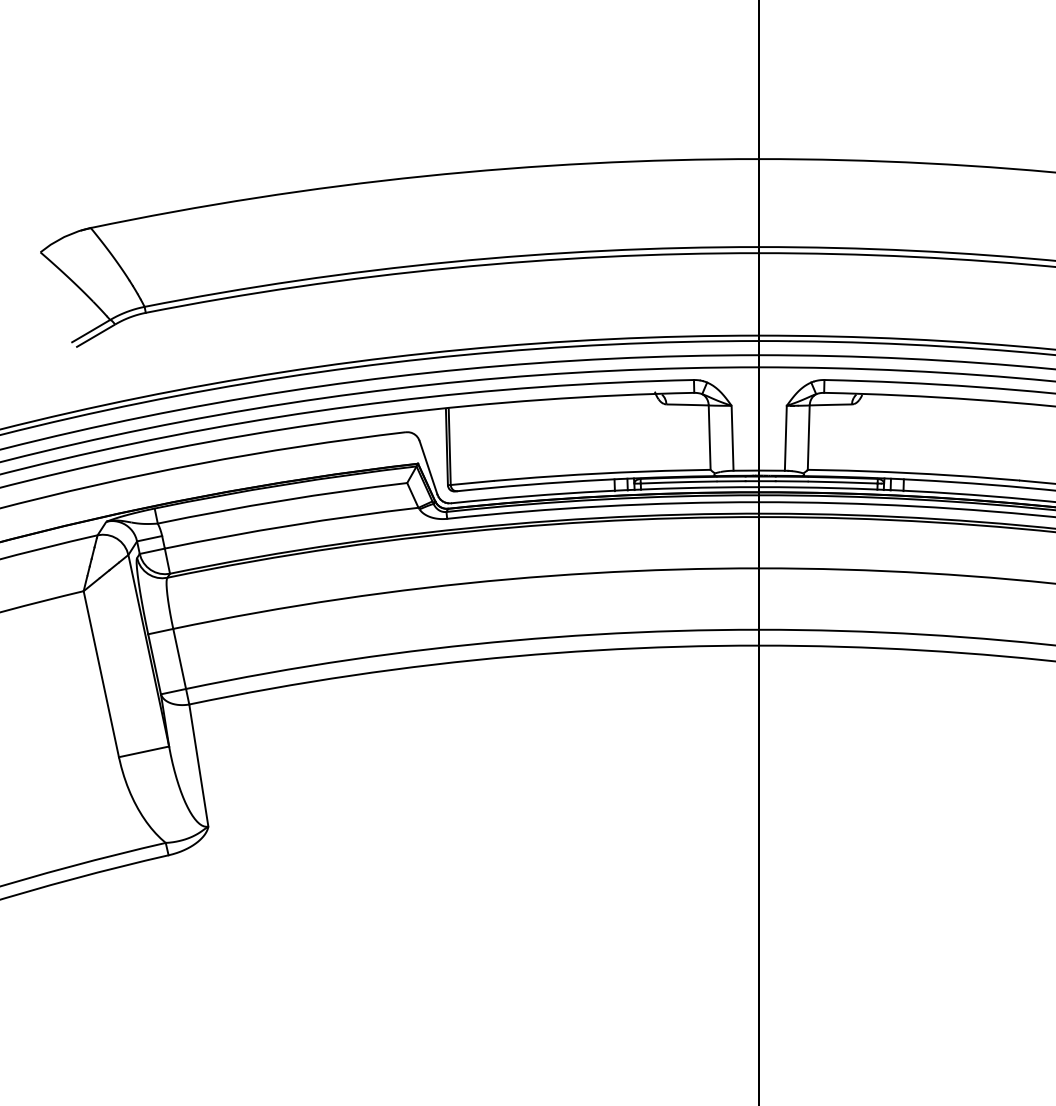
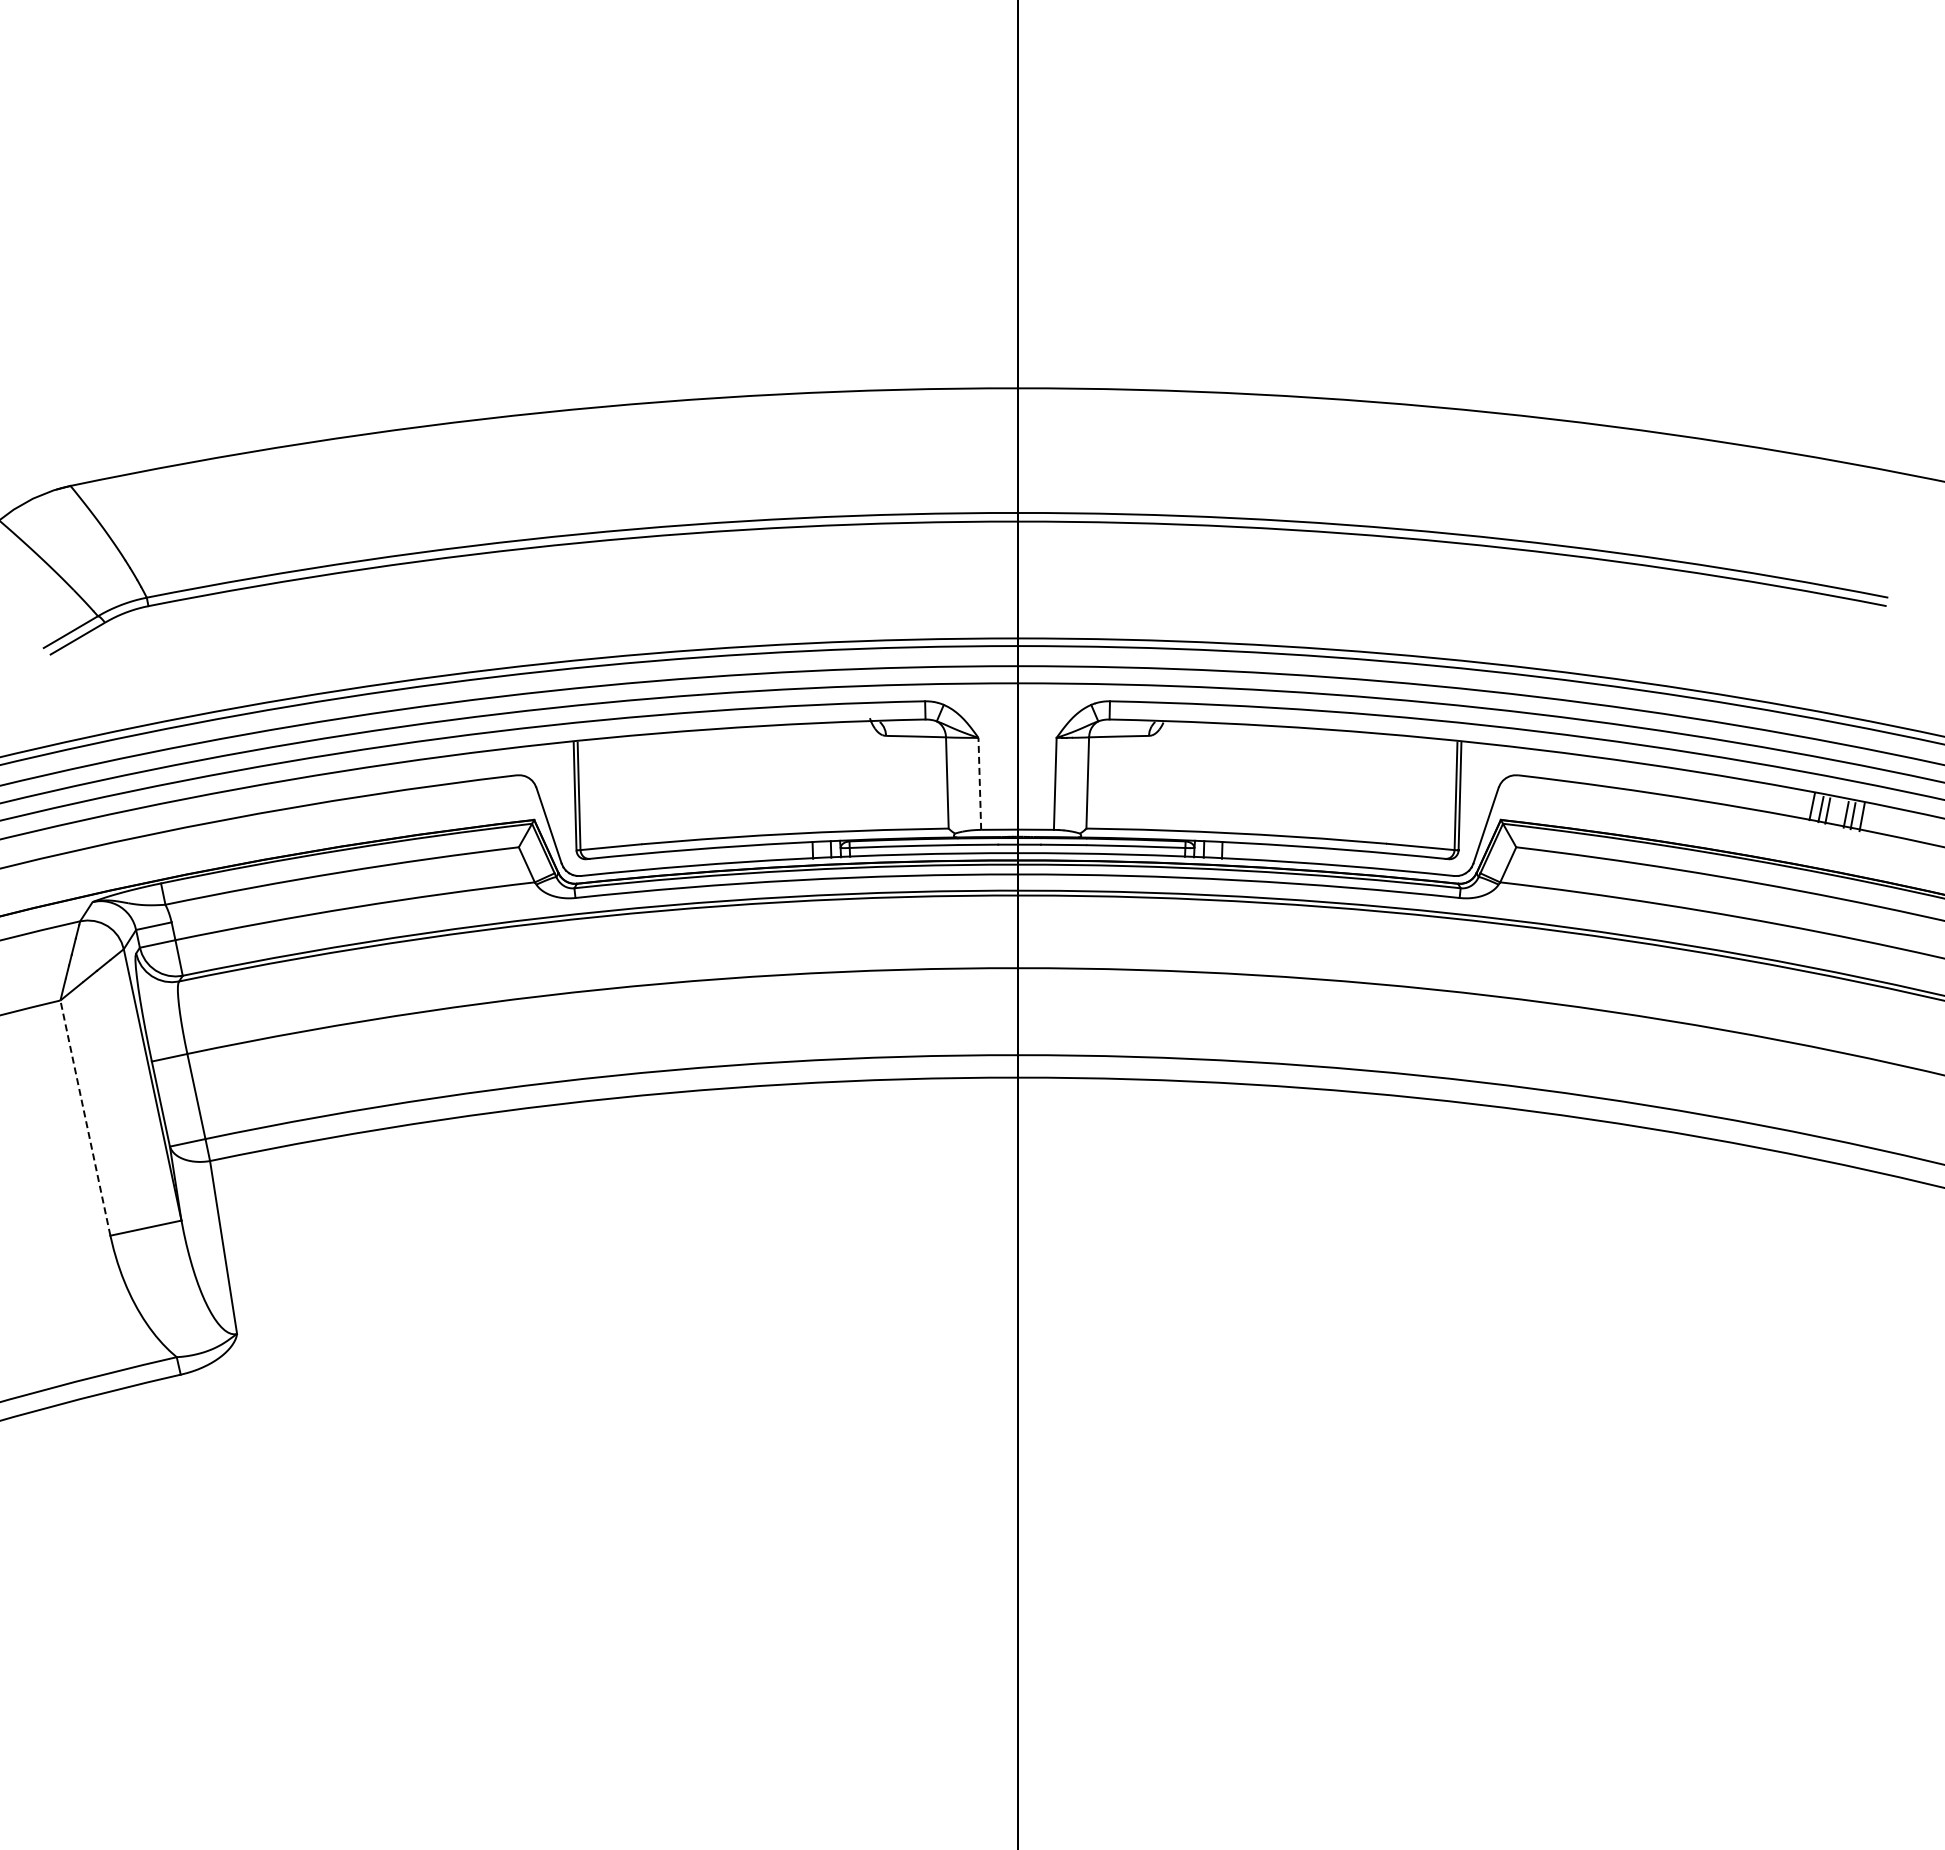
line: (732, 438) -> (979, 783), solid -> dashed
line: (101, 673) -> (85, 1117), solid -> dashed

